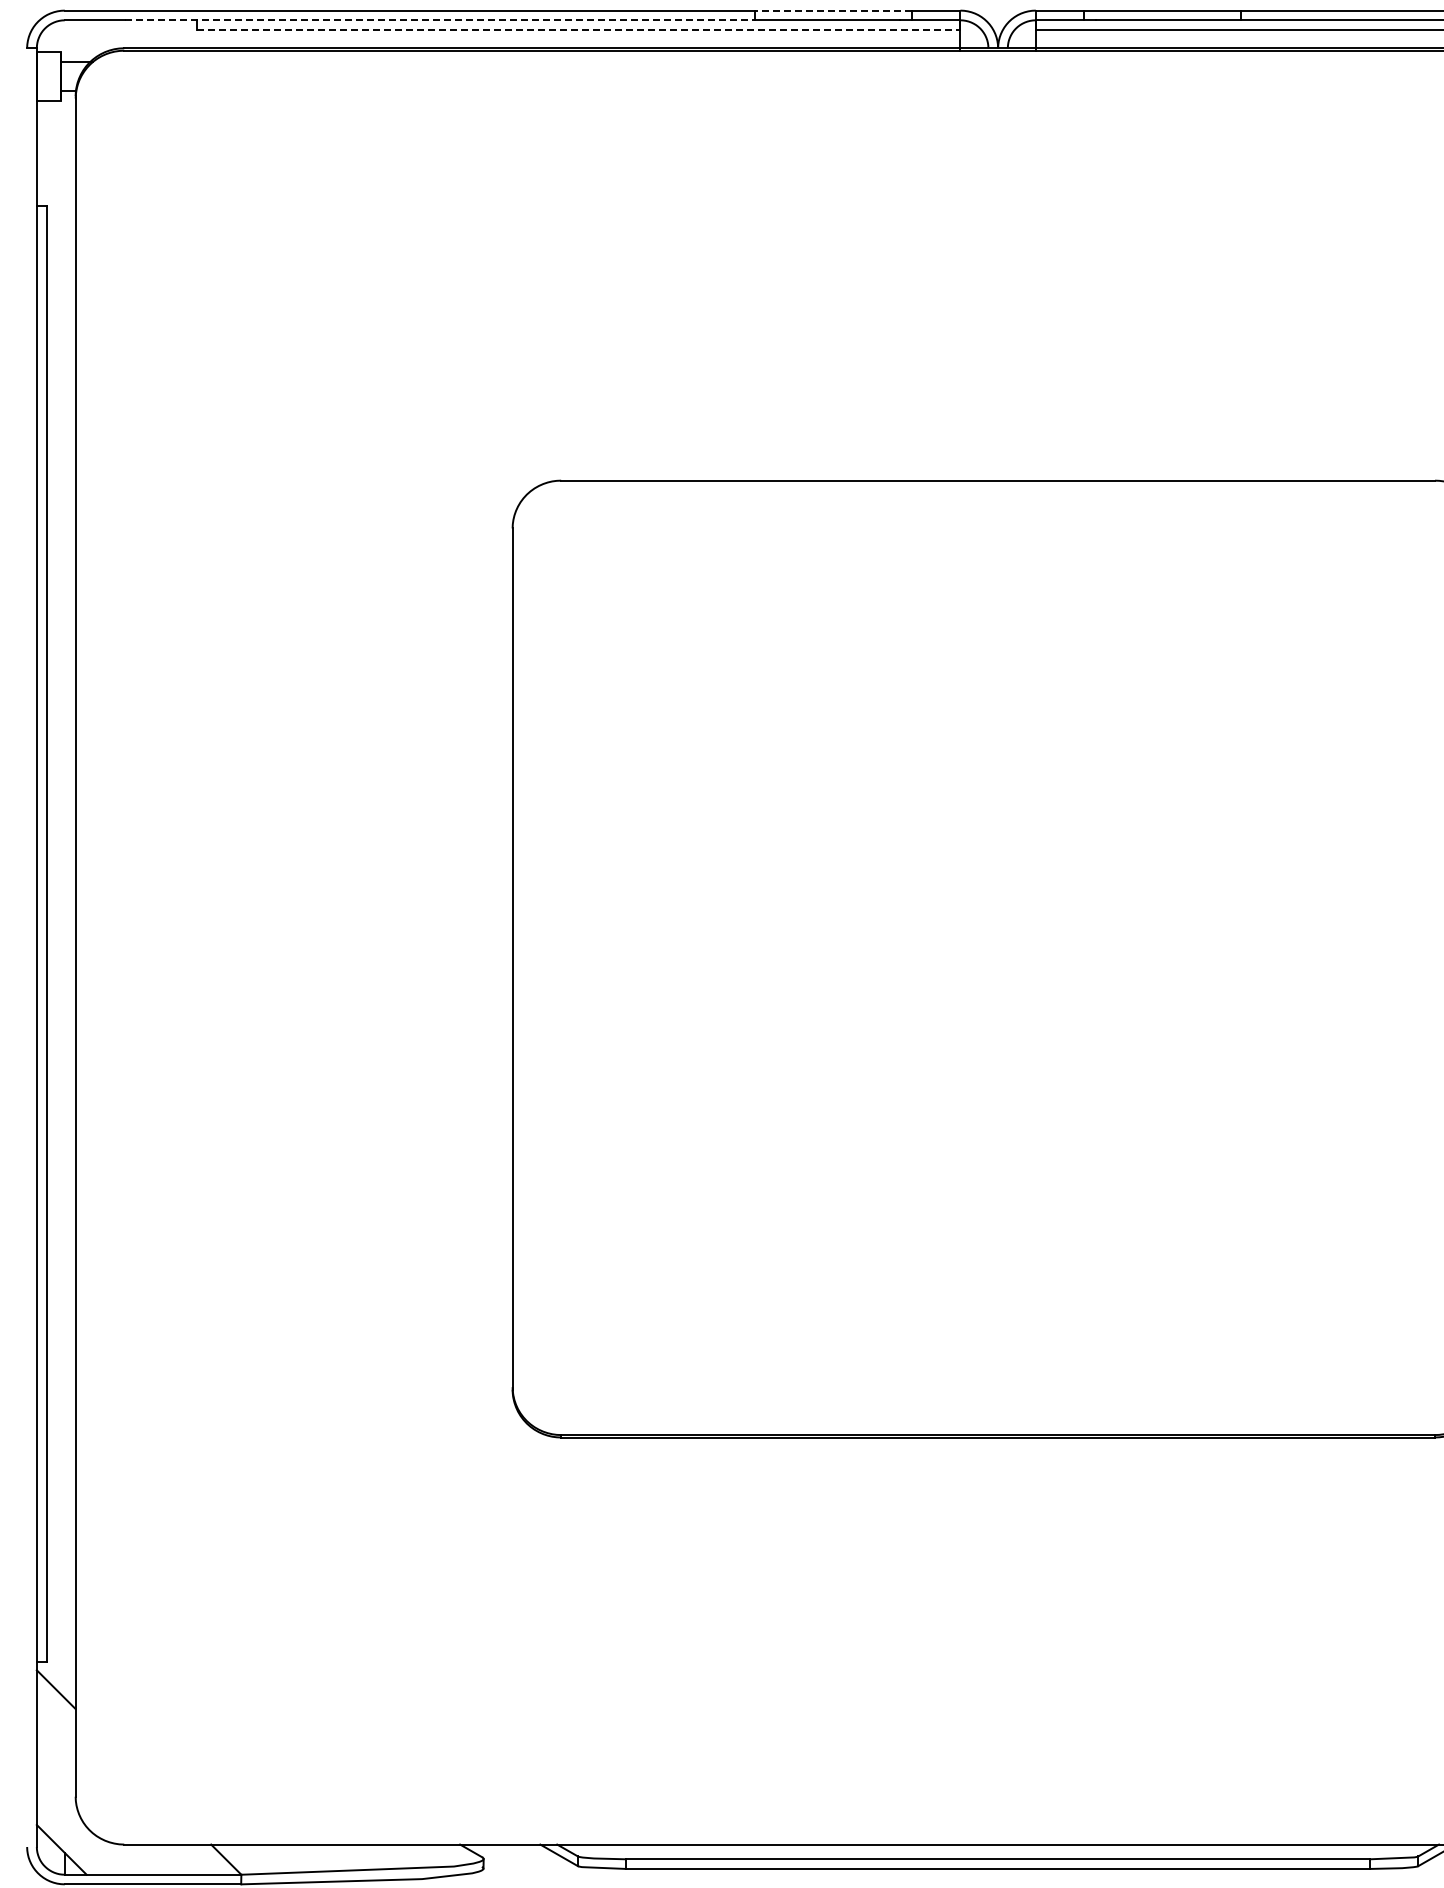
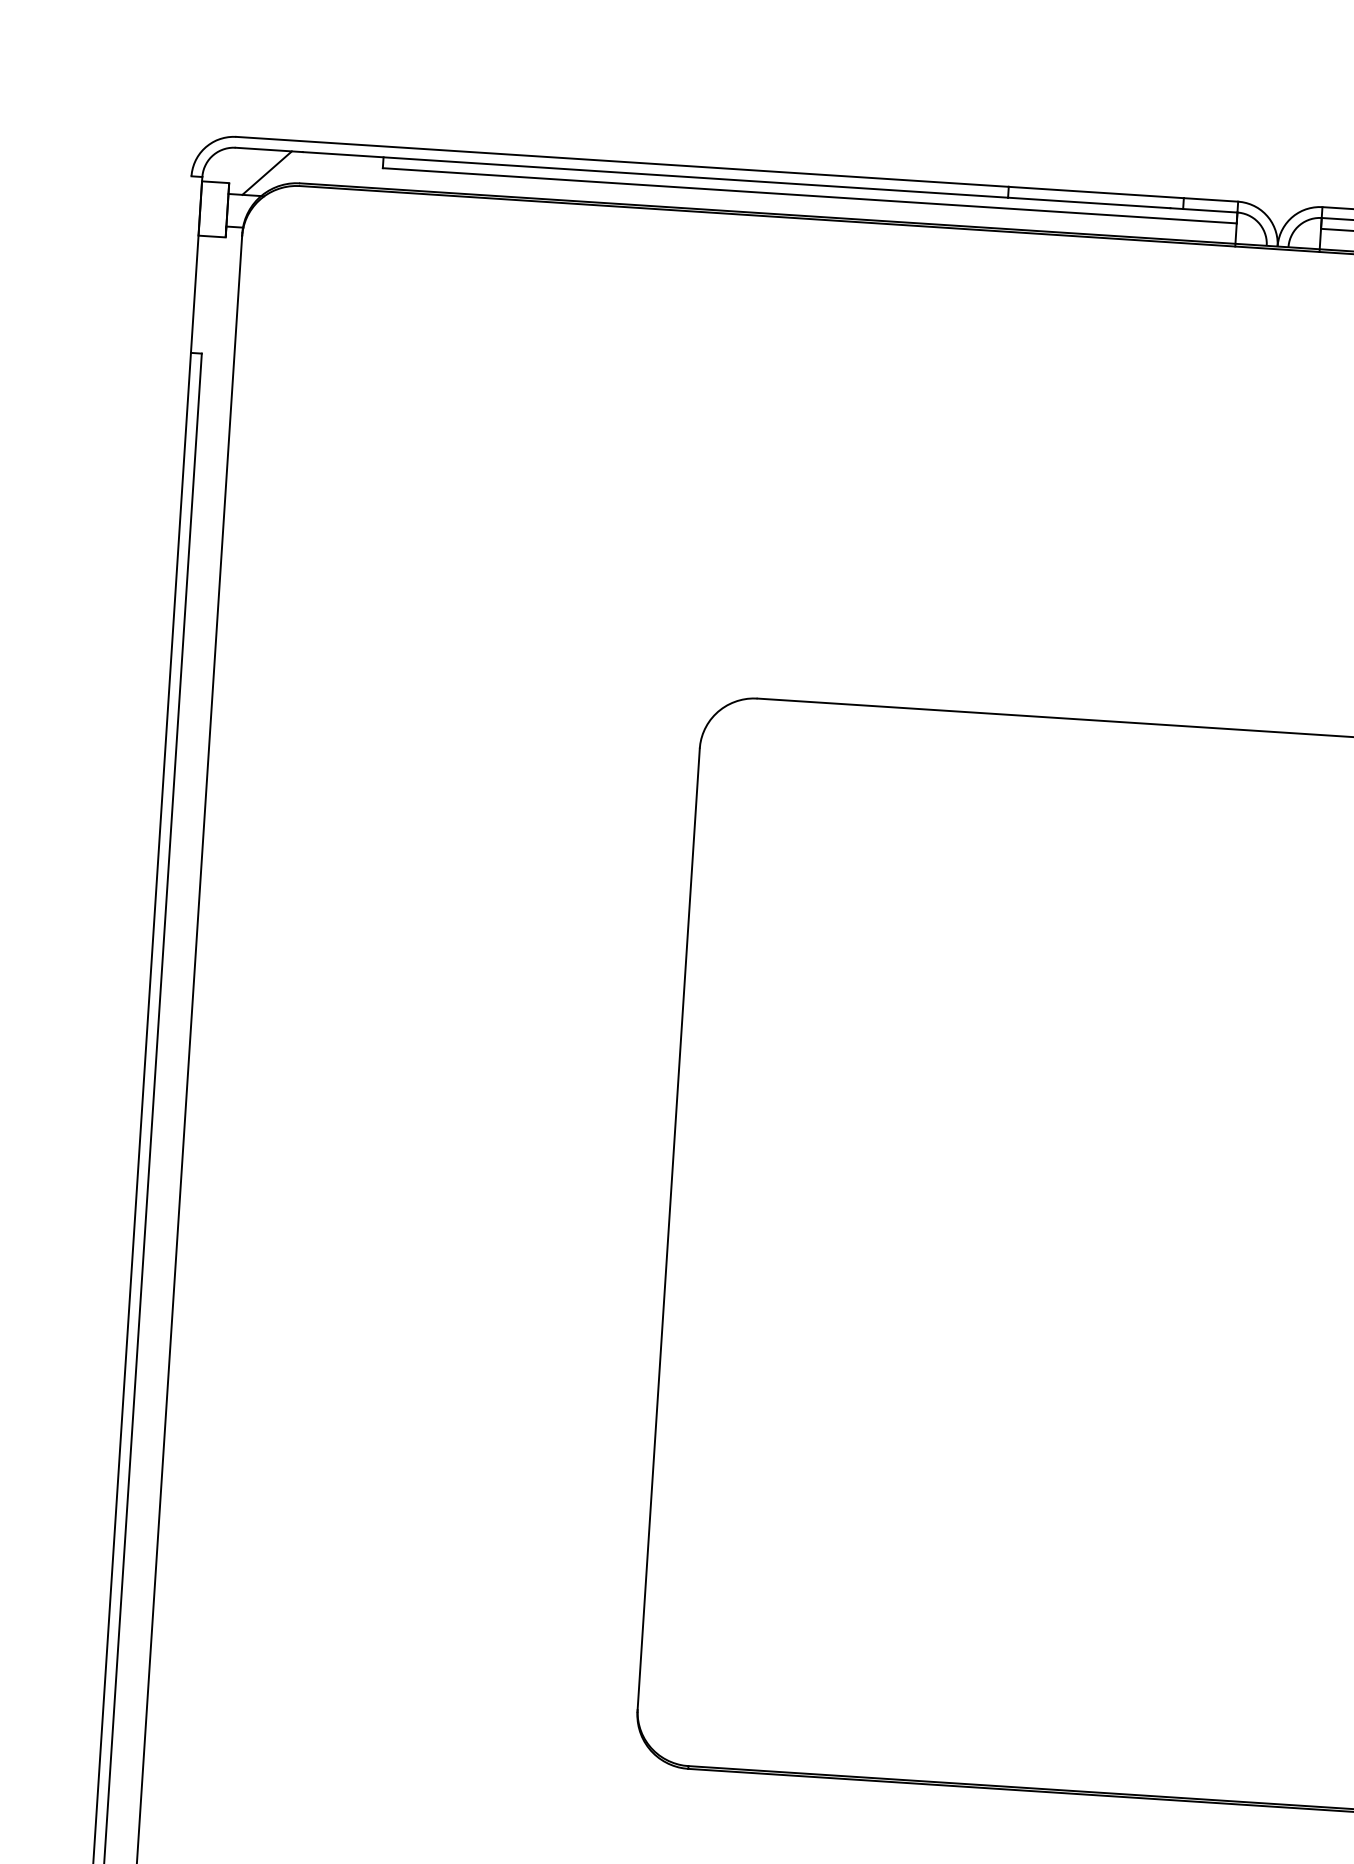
line: (833, 10) -> (1096, 192), dashed -> solid
line: (440, 20) -> (655, 175), dashed -> solid
line: (578, 30) -> (809, 196), dashed -> solid
line: (94, 40) -> (267, 172), added

